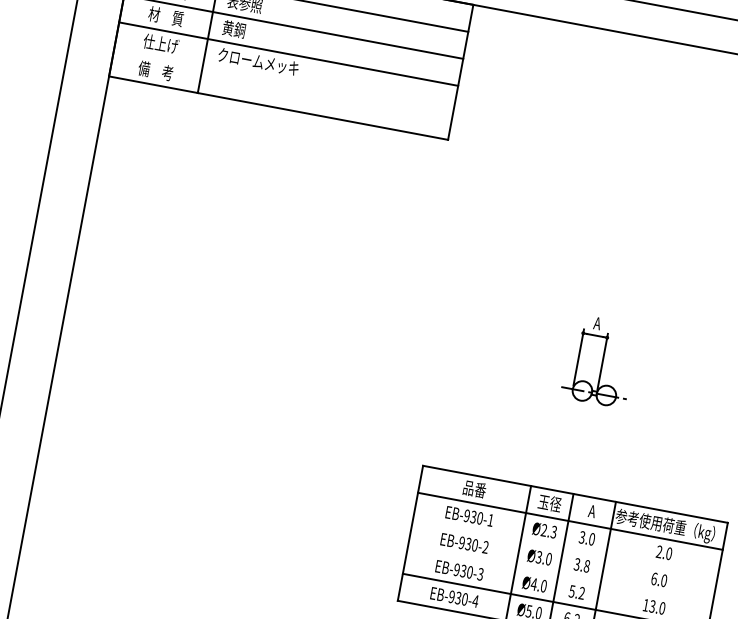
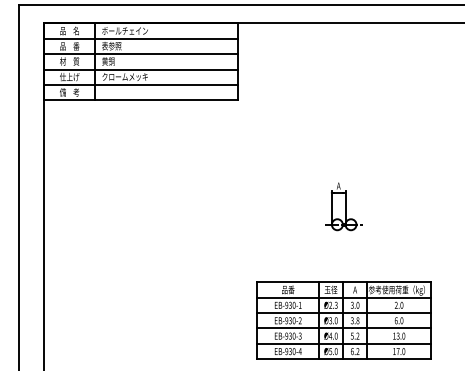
line: (282, 80) -> (140, 84), added
line: (564, 548) -> (343, 313), added
line: (559, 575) -> (343, 328), added

